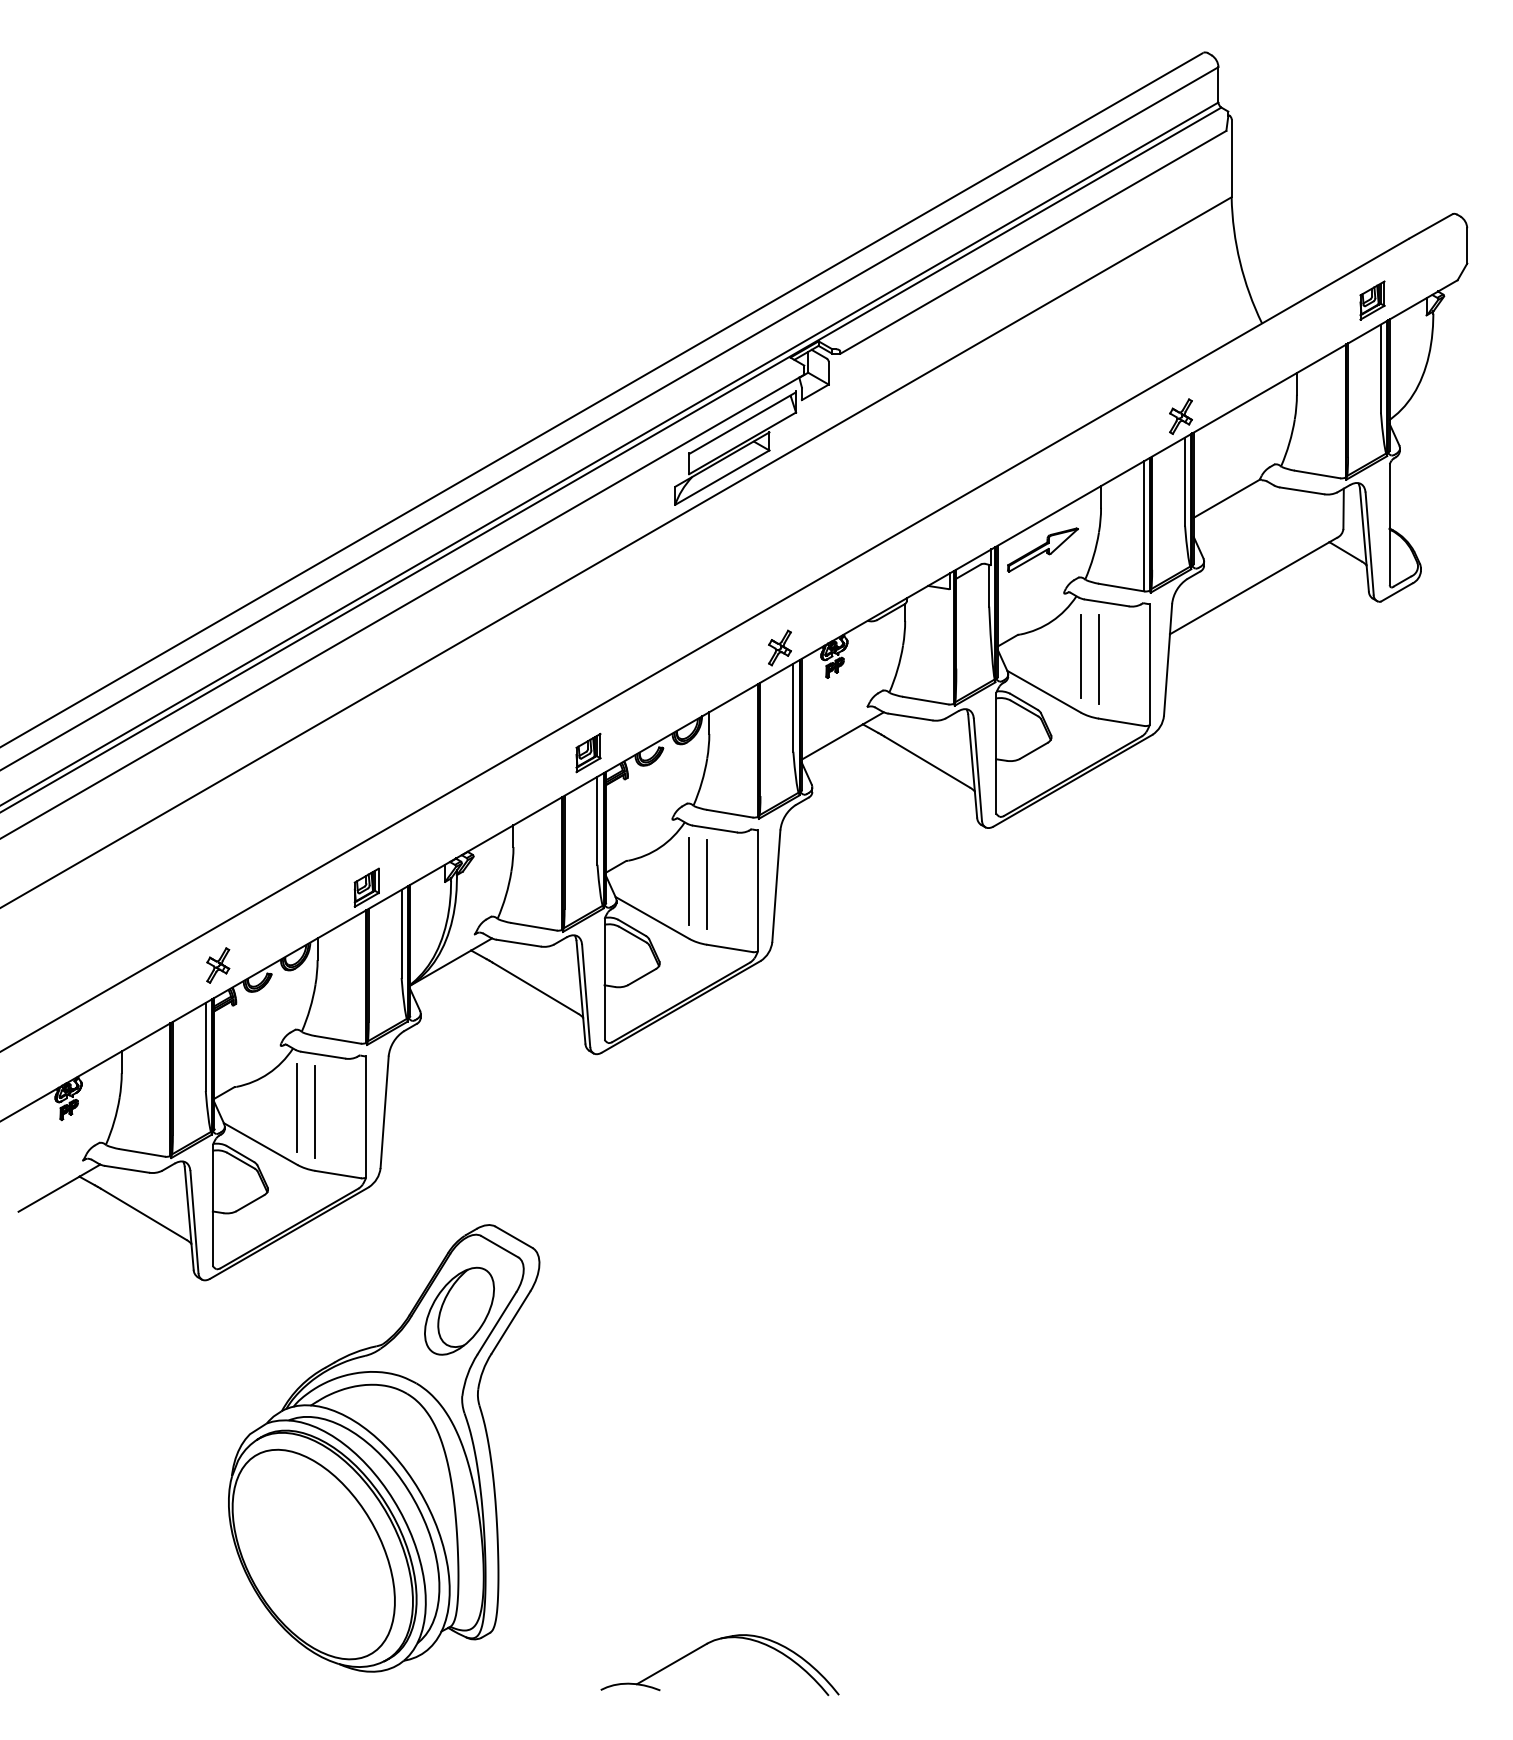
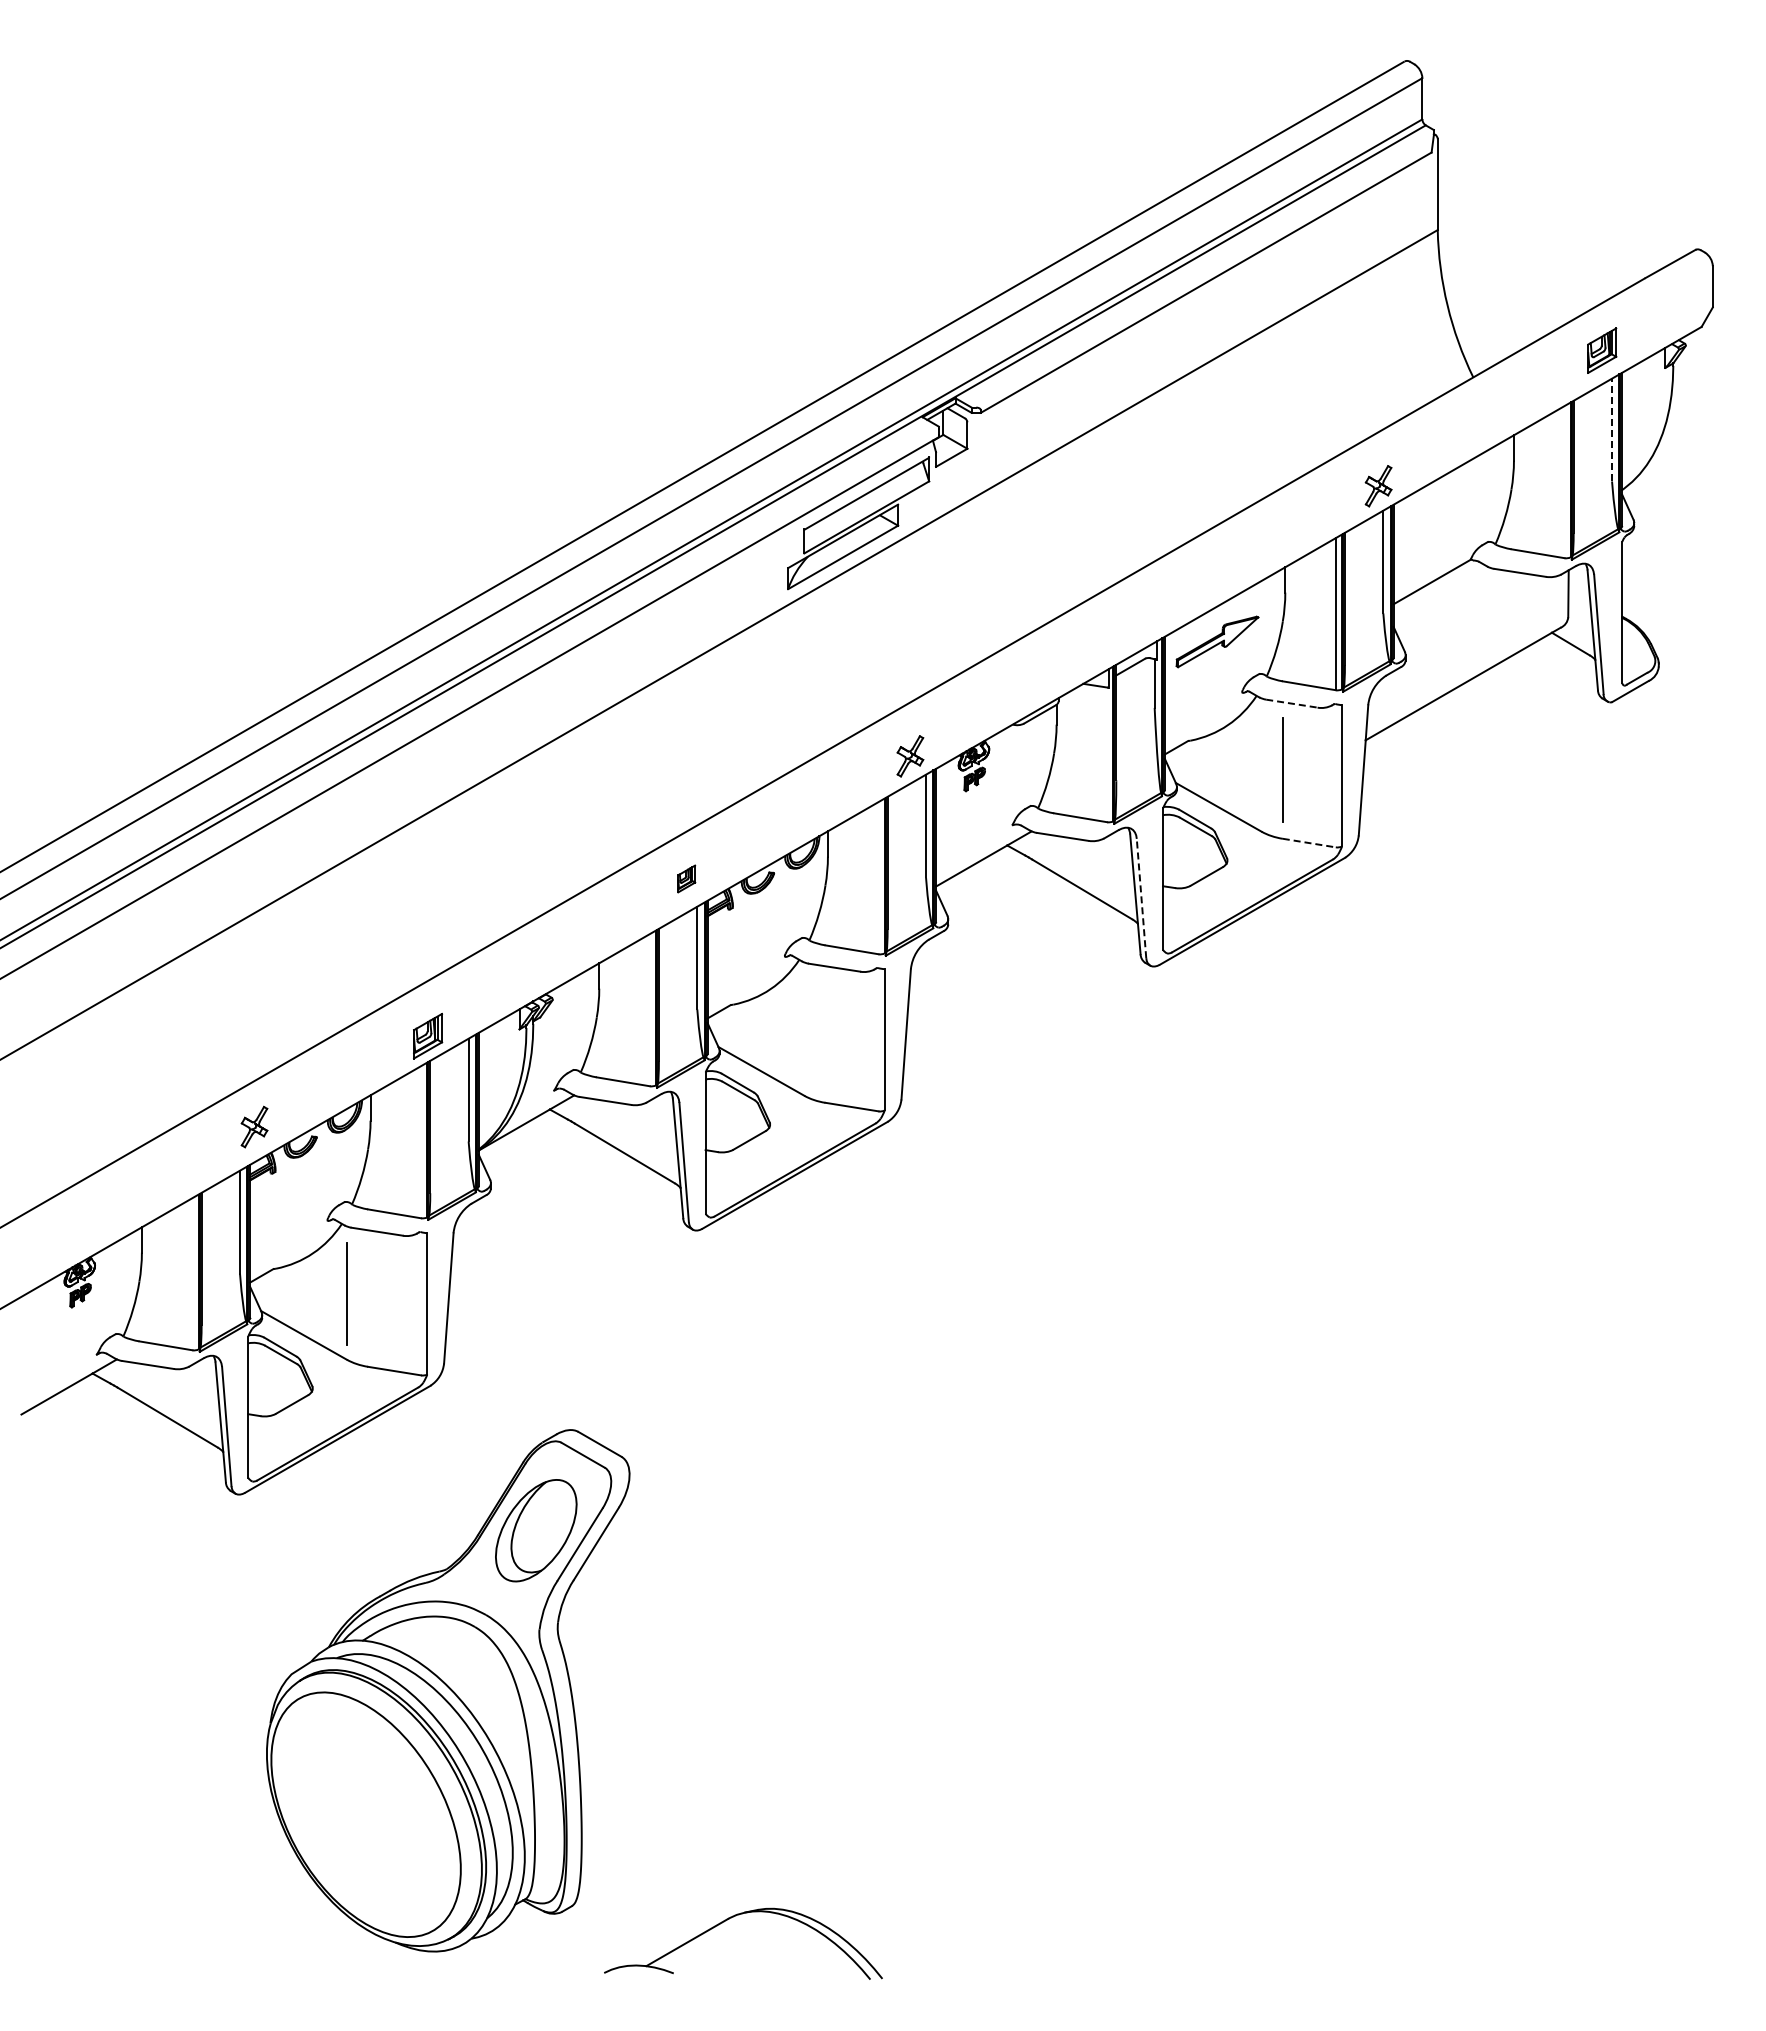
line: (1381, 368) -> (1612, 429), solid -> dashed
line: (1106, 602) -> (1291, 703), solid -> dashed
line: (1080, 655) -> (1261, 765), removed
line: (1121, 722) -> (1309, 843), solid -> dashed
part: (588, 752) -> (686, 878), size x0.6
line: (977, 769) -> (1141, 898), solid -> dashed
line: (689, 881) -> (804, 1028), removed
line: (707, 883) -> (825, 1031), removed
line: (314, 1111) -> (367, 1297), removed
part: (709, 1643) -> (731, 1918), moved

